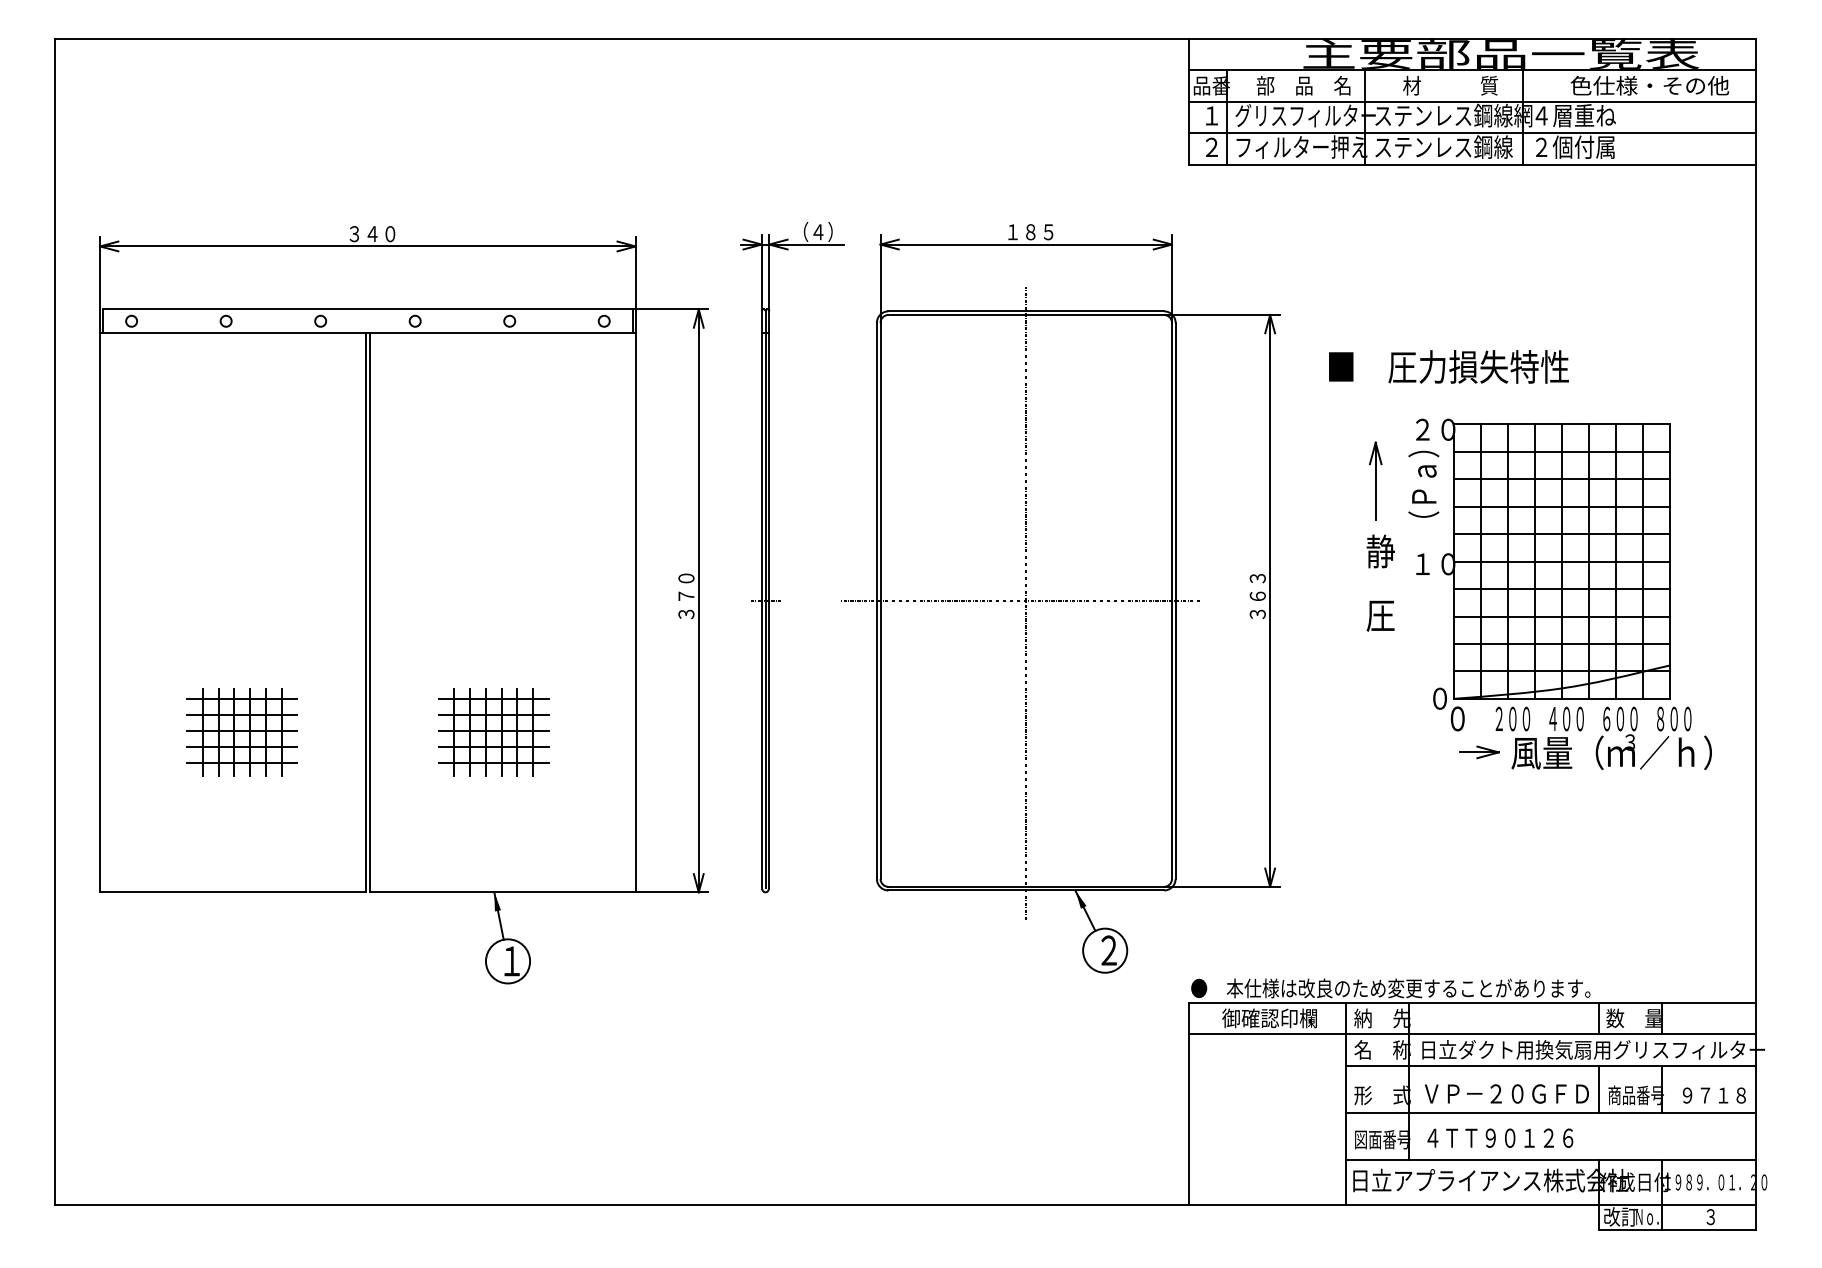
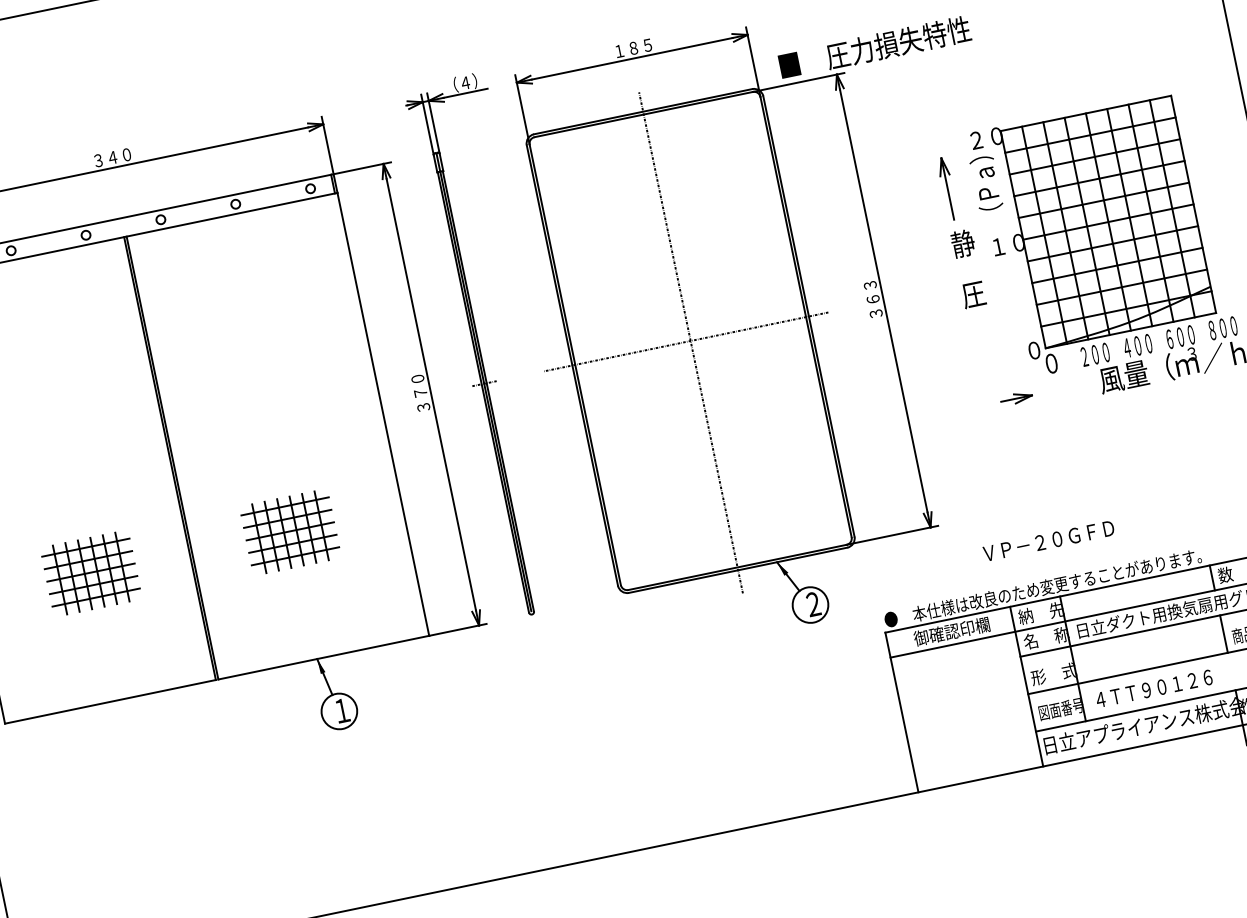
text: (1448, 366) -> (874, 47), moved
part: (1479, 752) -> (1016, 398), moved
text: (1506, 1093) -> (1048, 540), moved

